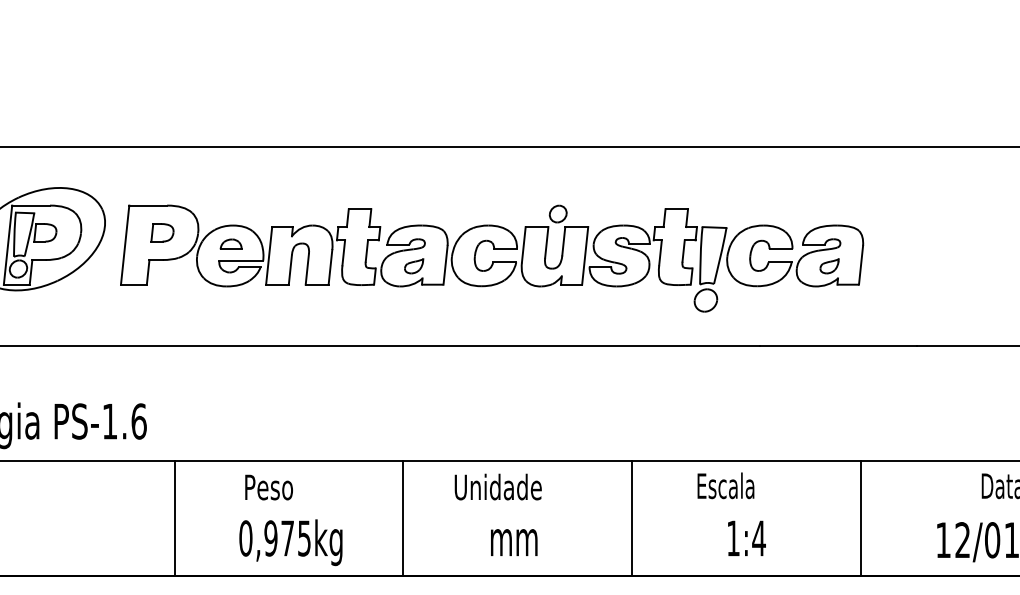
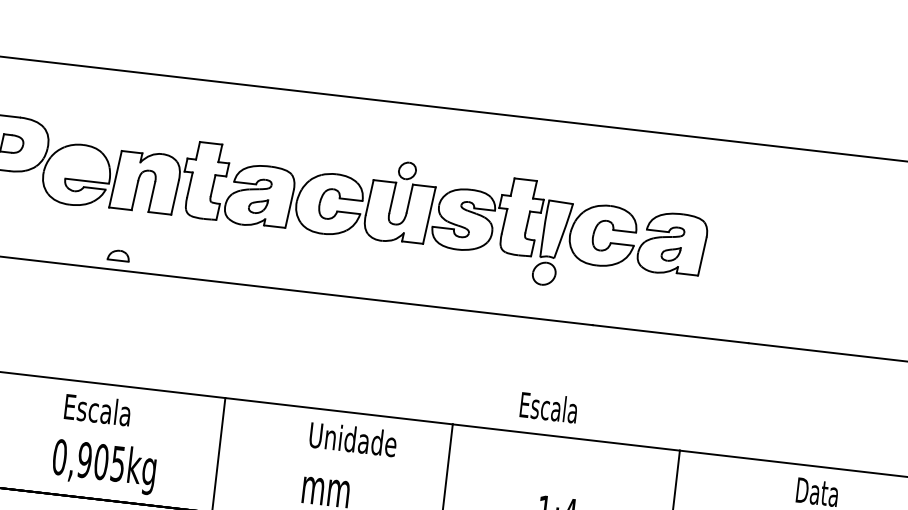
part: (230, 243) -> (118, 254), moved
text: (725, 485) -> (548, 407), moved
text: (278, 486) -> (98, 409), Peso -> Escala
text: (497, 486) -> (352, 438), moved
text: (287, 538) -> (101, 462), 0,975kg -> 0,905kg

